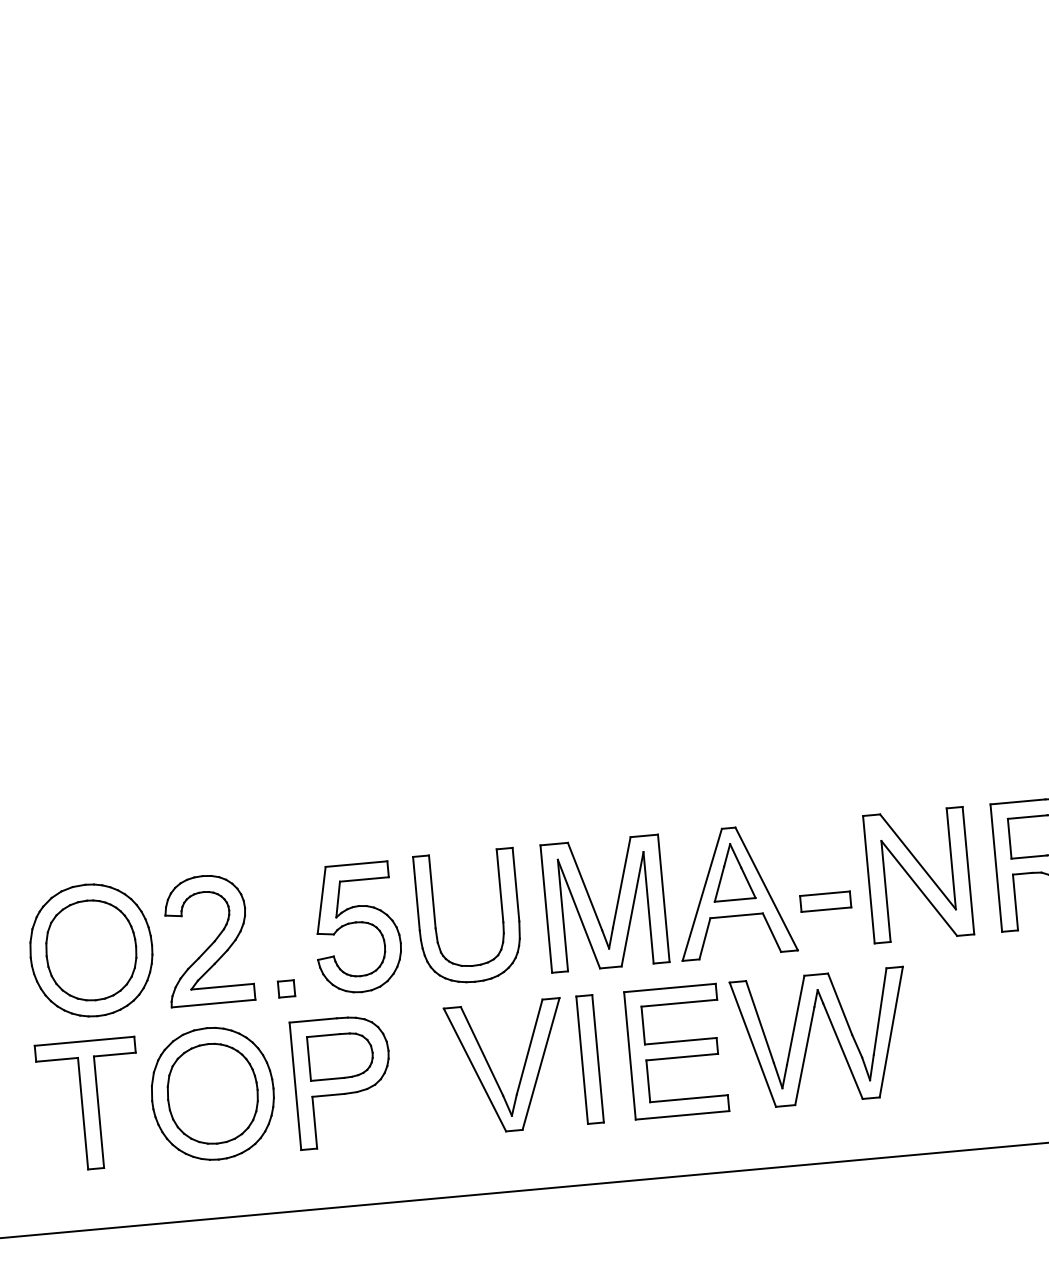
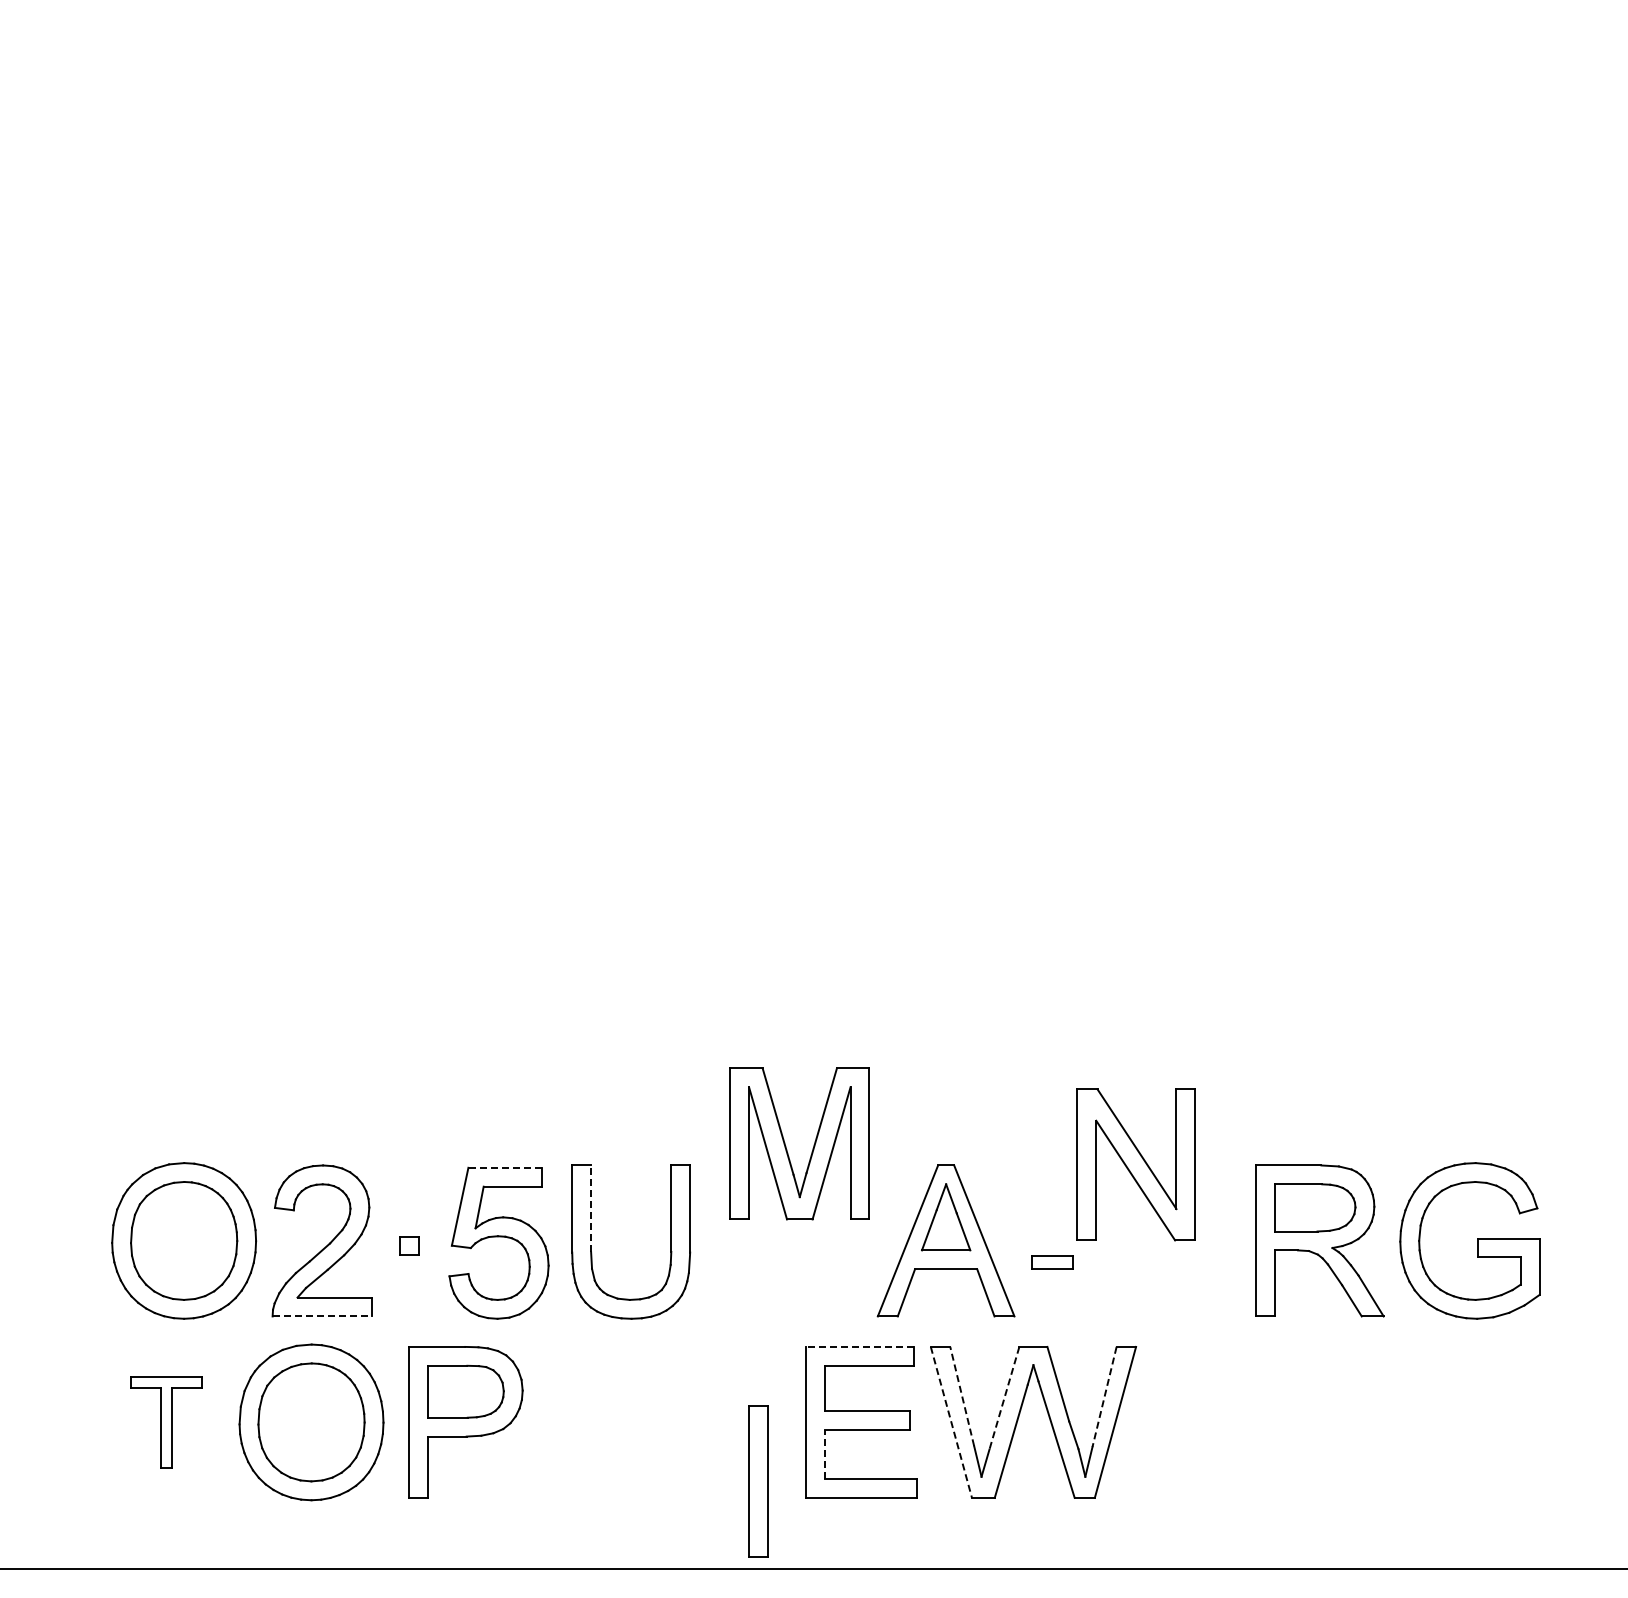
line: (356, 863) -> (504, 1167), solid -> dashed
part: (917, 874) -> (1135, 1164), moved
line: (432, 891) -> (591, 1208), solid -> dashed
part: (825, 901) -> (1052, 1262), size x0.7
part: (594, 906) -> (786, 1146), moved
line: (669, 987) -> (859, 1346), solid -> dashed
part: (286, 988) -> (409, 1245), moved
line: (213, 1003) -> (322, 1316), solid -> dashed
line: (880, 1011) -> (1104, 1397), solid -> dashed
line: (795, 1020) -> (1004, 1398), solid -> dashed
line: (760, 1021) -> (962, 1396), solid -> dashed
line: (752, 1044) -> (951, 1422), solid -> dashed
part: (590, 1059) -> (758, 1481), moved
part: (493, 1072) -> (643, 1427), removed
line: (648, 1081) -> (824, 1454), solid -> dashed
part: (89, 1105) -> (165, 1422), size x0.6

